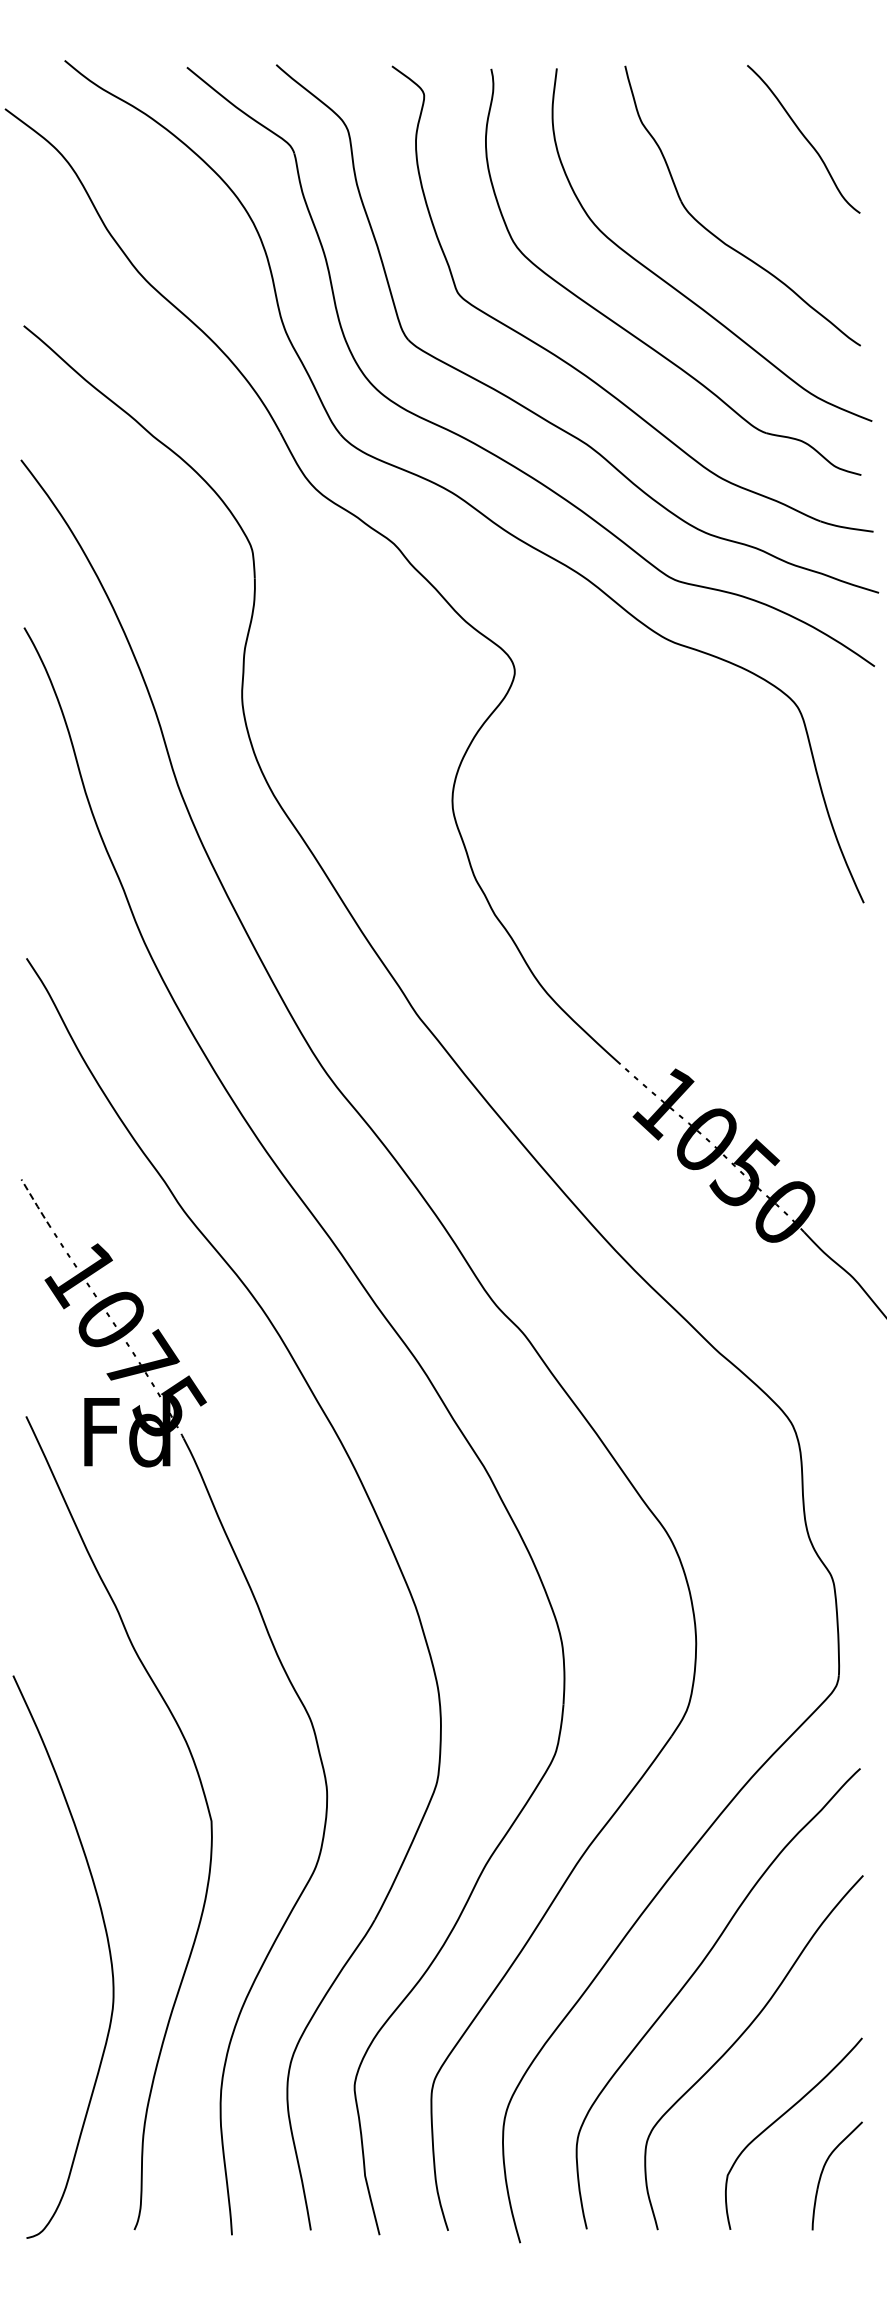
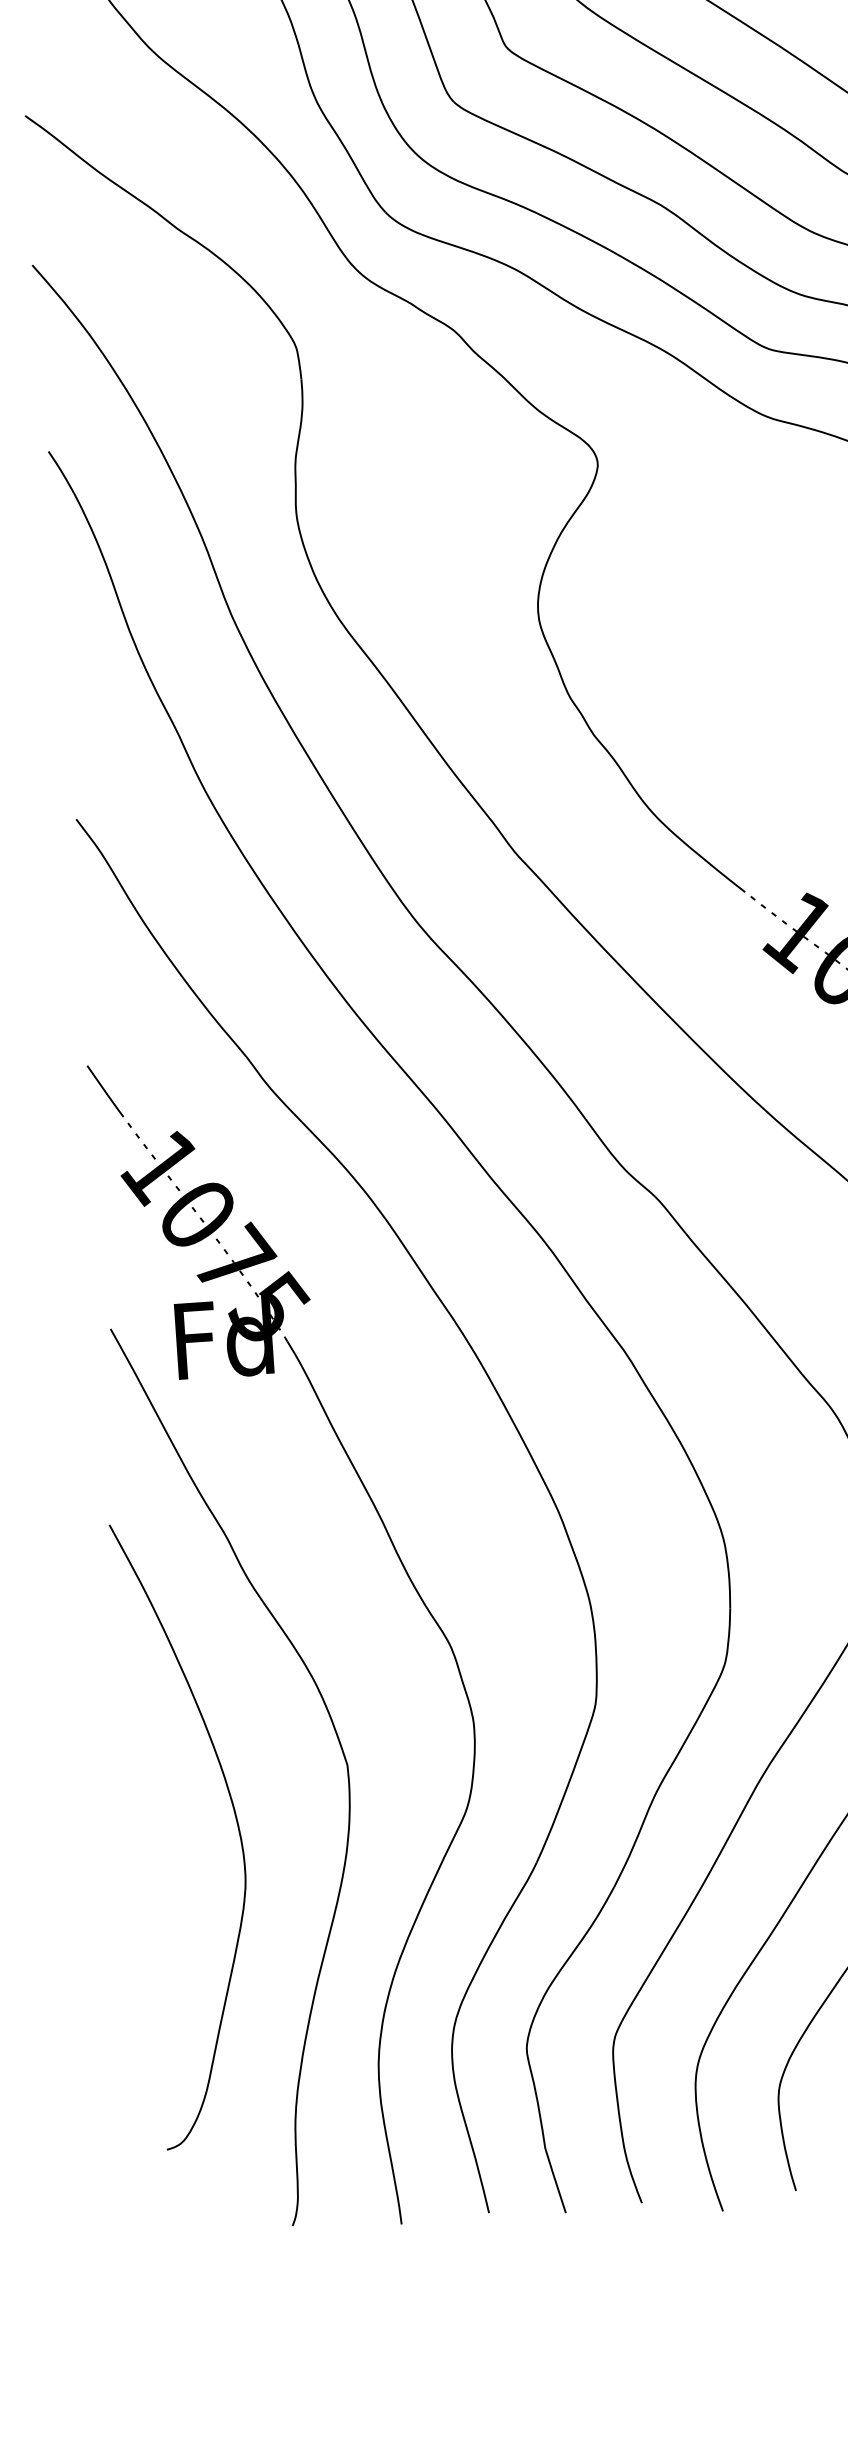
line: (36, 1204) -> (105, 1092), dashed -> solid
curve: (108, 1950) -> (236, 1823), moved

